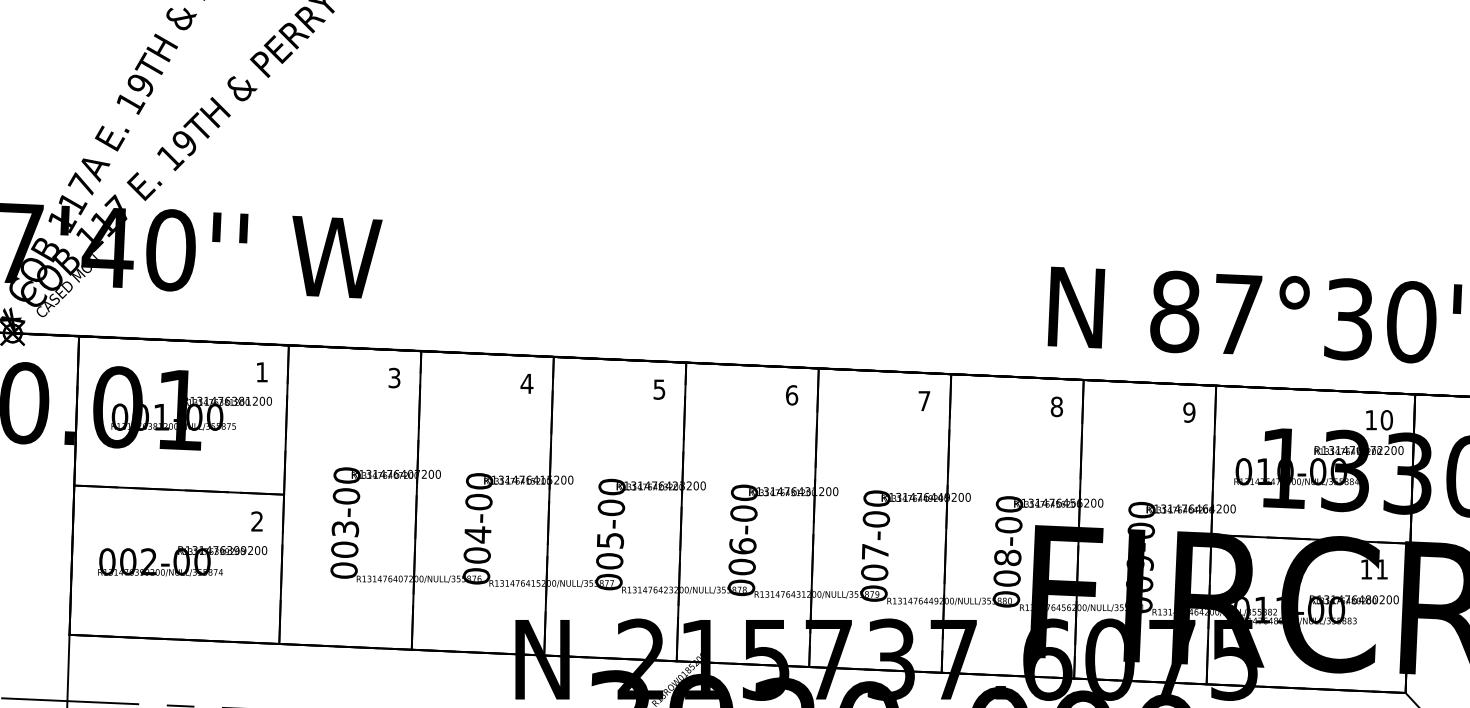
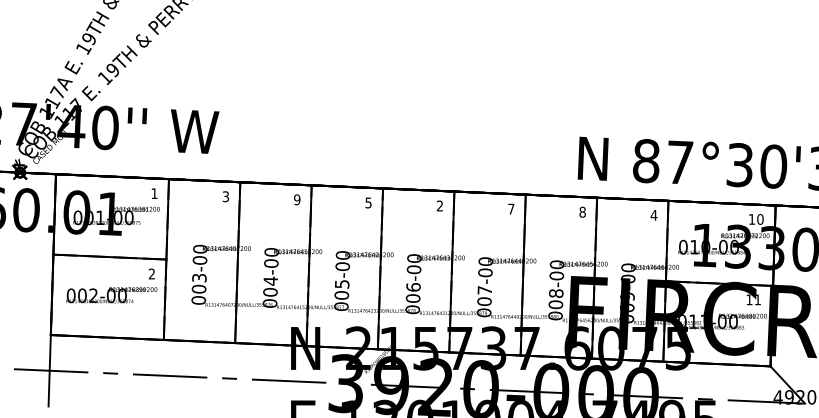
text: (525, 383) -> (296, 199), 4 -> 9
text: (791, 394) -> (439, 205), 6 -> 2
text: (1188, 411) -> (653, 214), 9 -> 4

